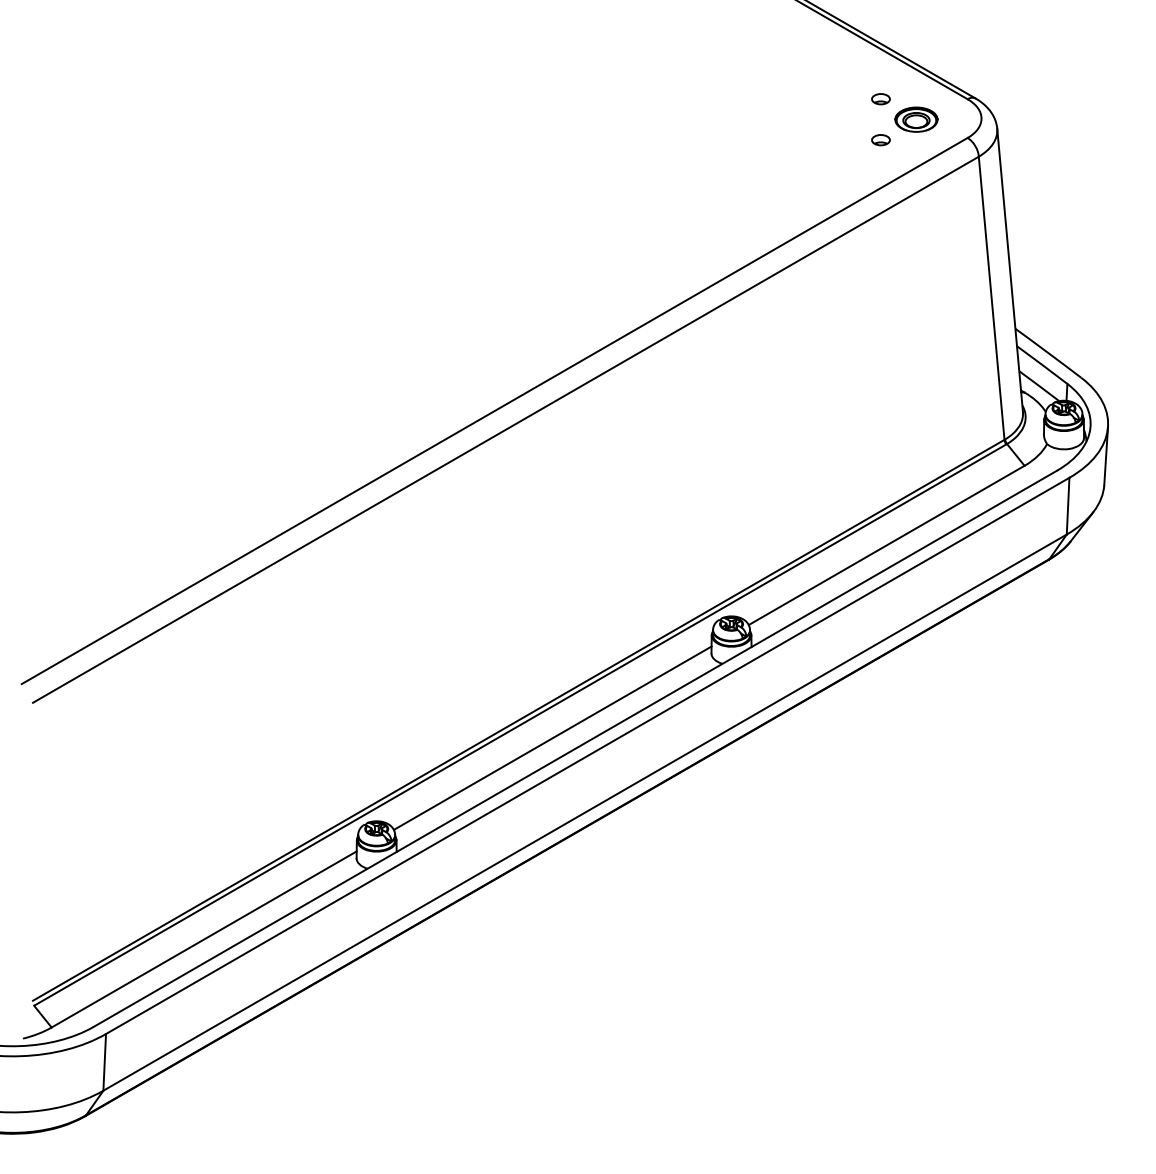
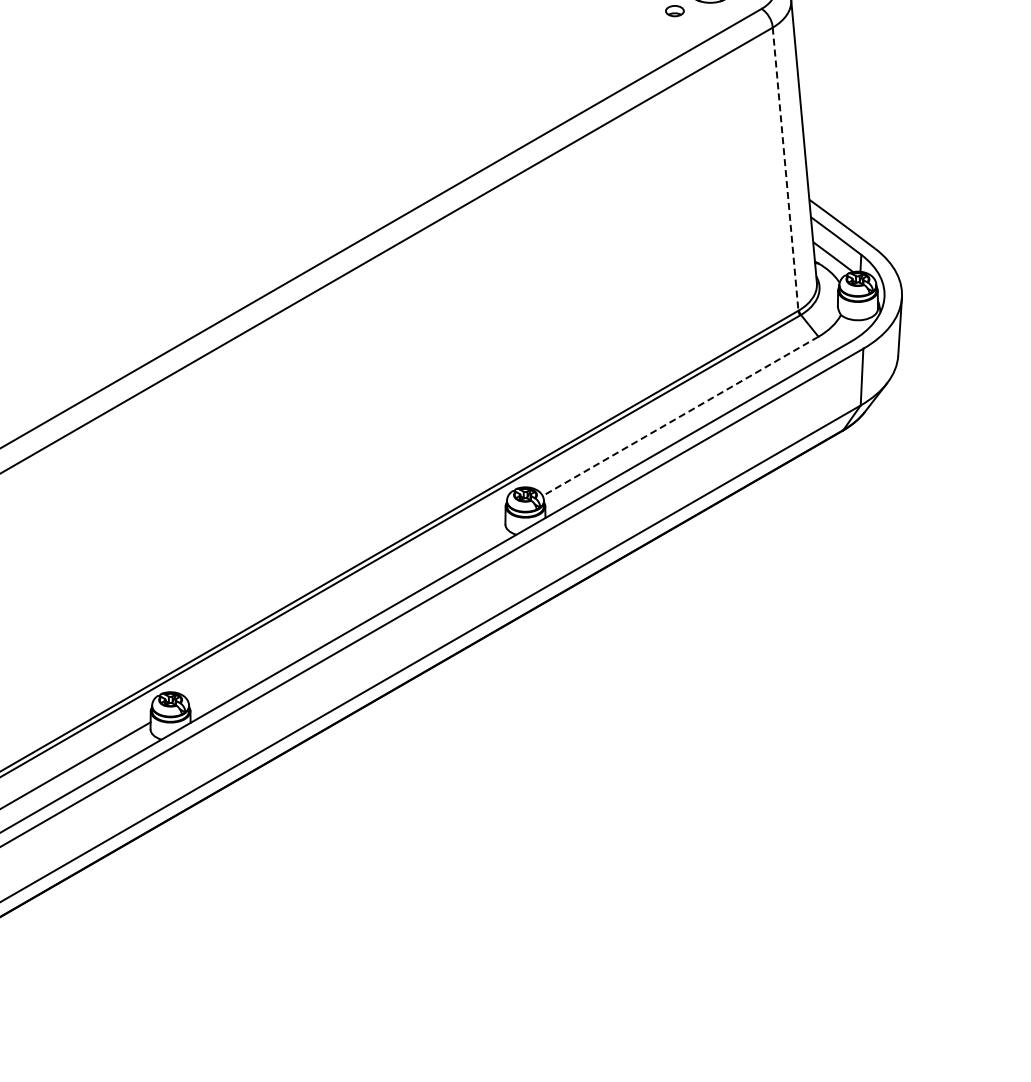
line: (991, 298) -> (785, 169), solid -> dashed
line: (886, 545) -> (680, 416), solid -> dashed
line: (552, 737) -> (346, 608), removed

